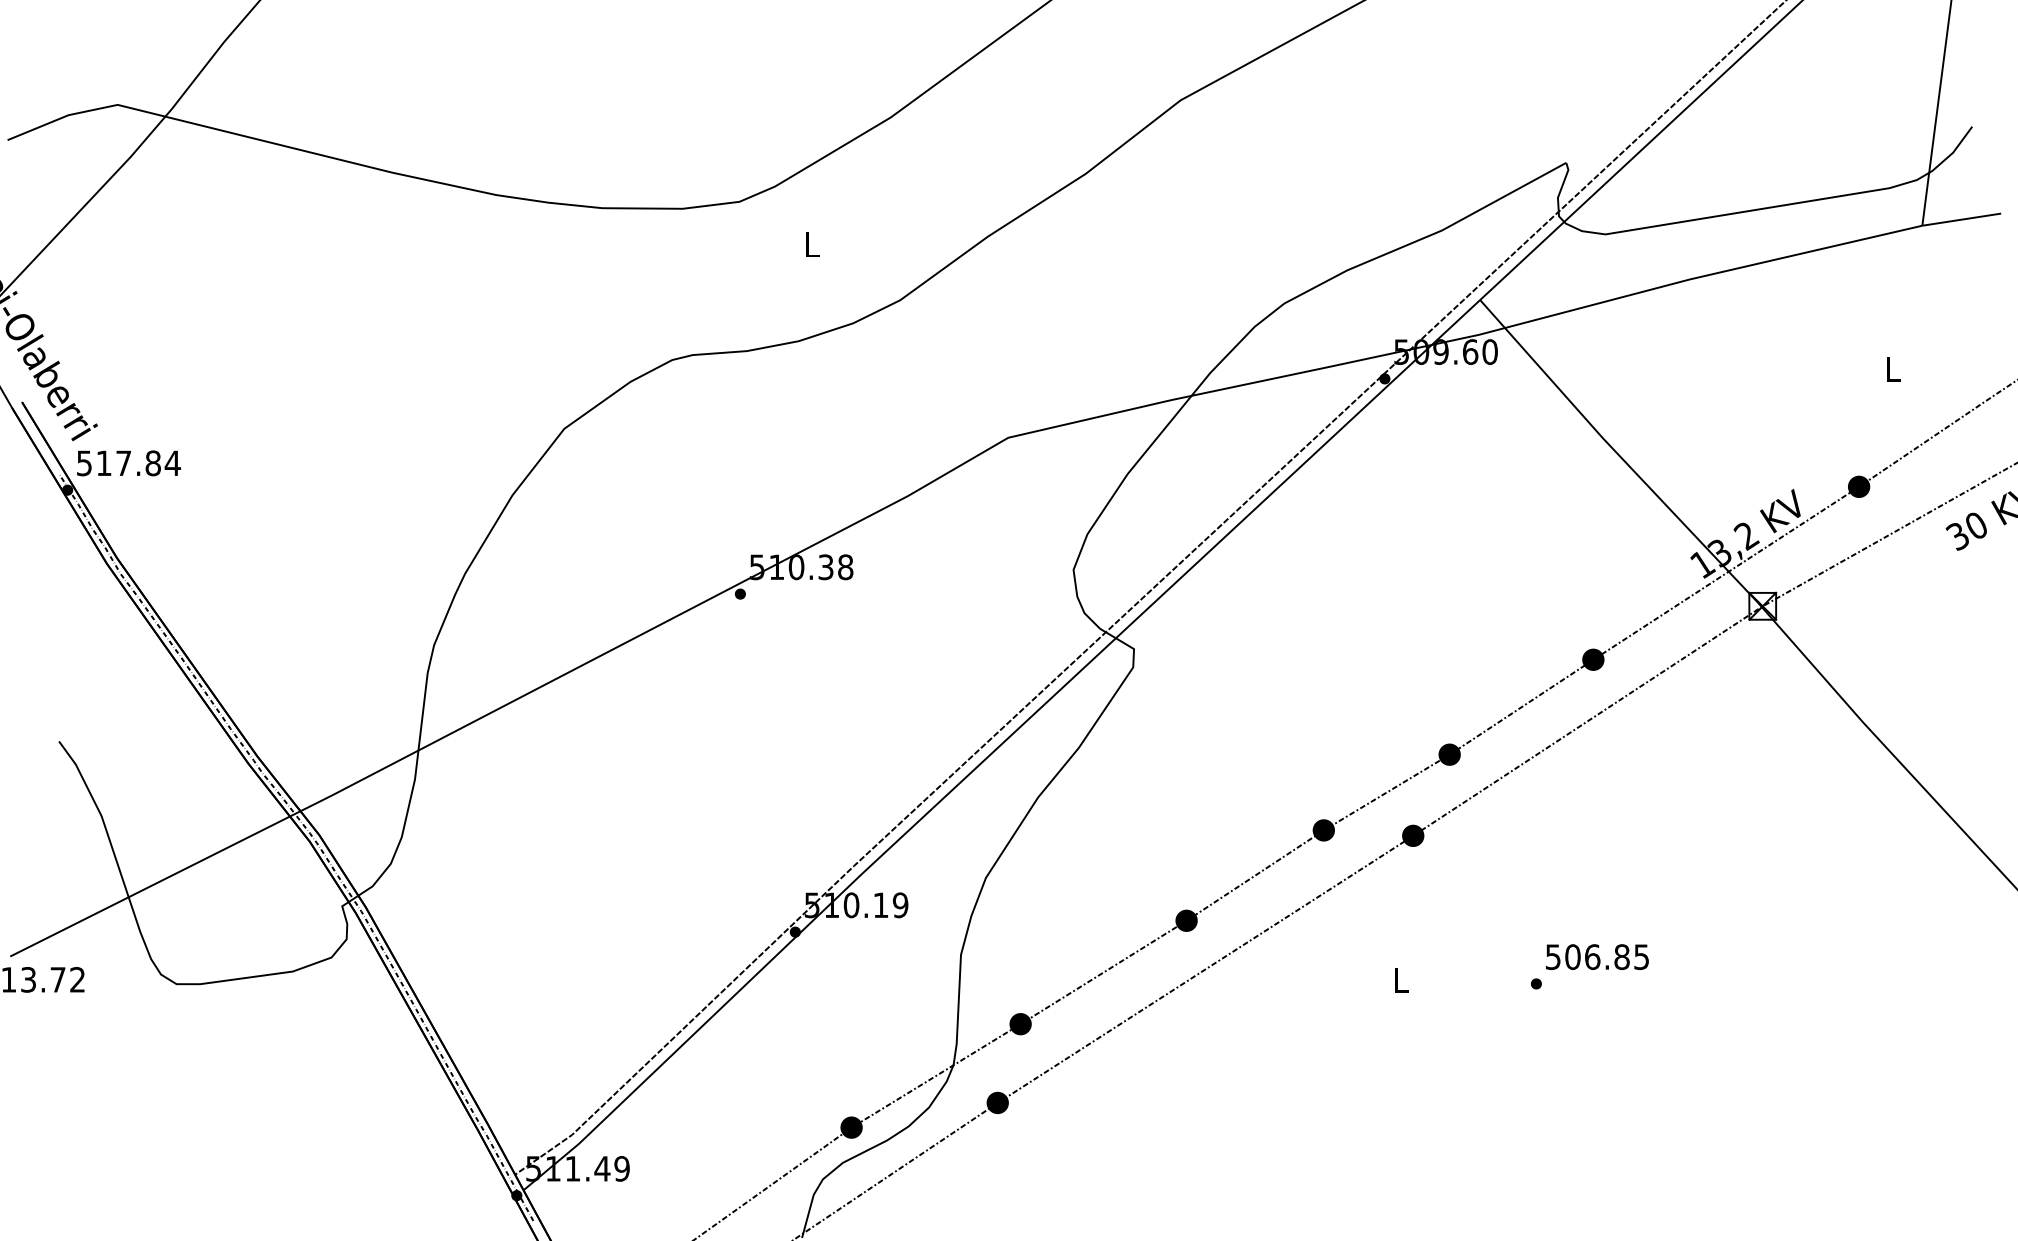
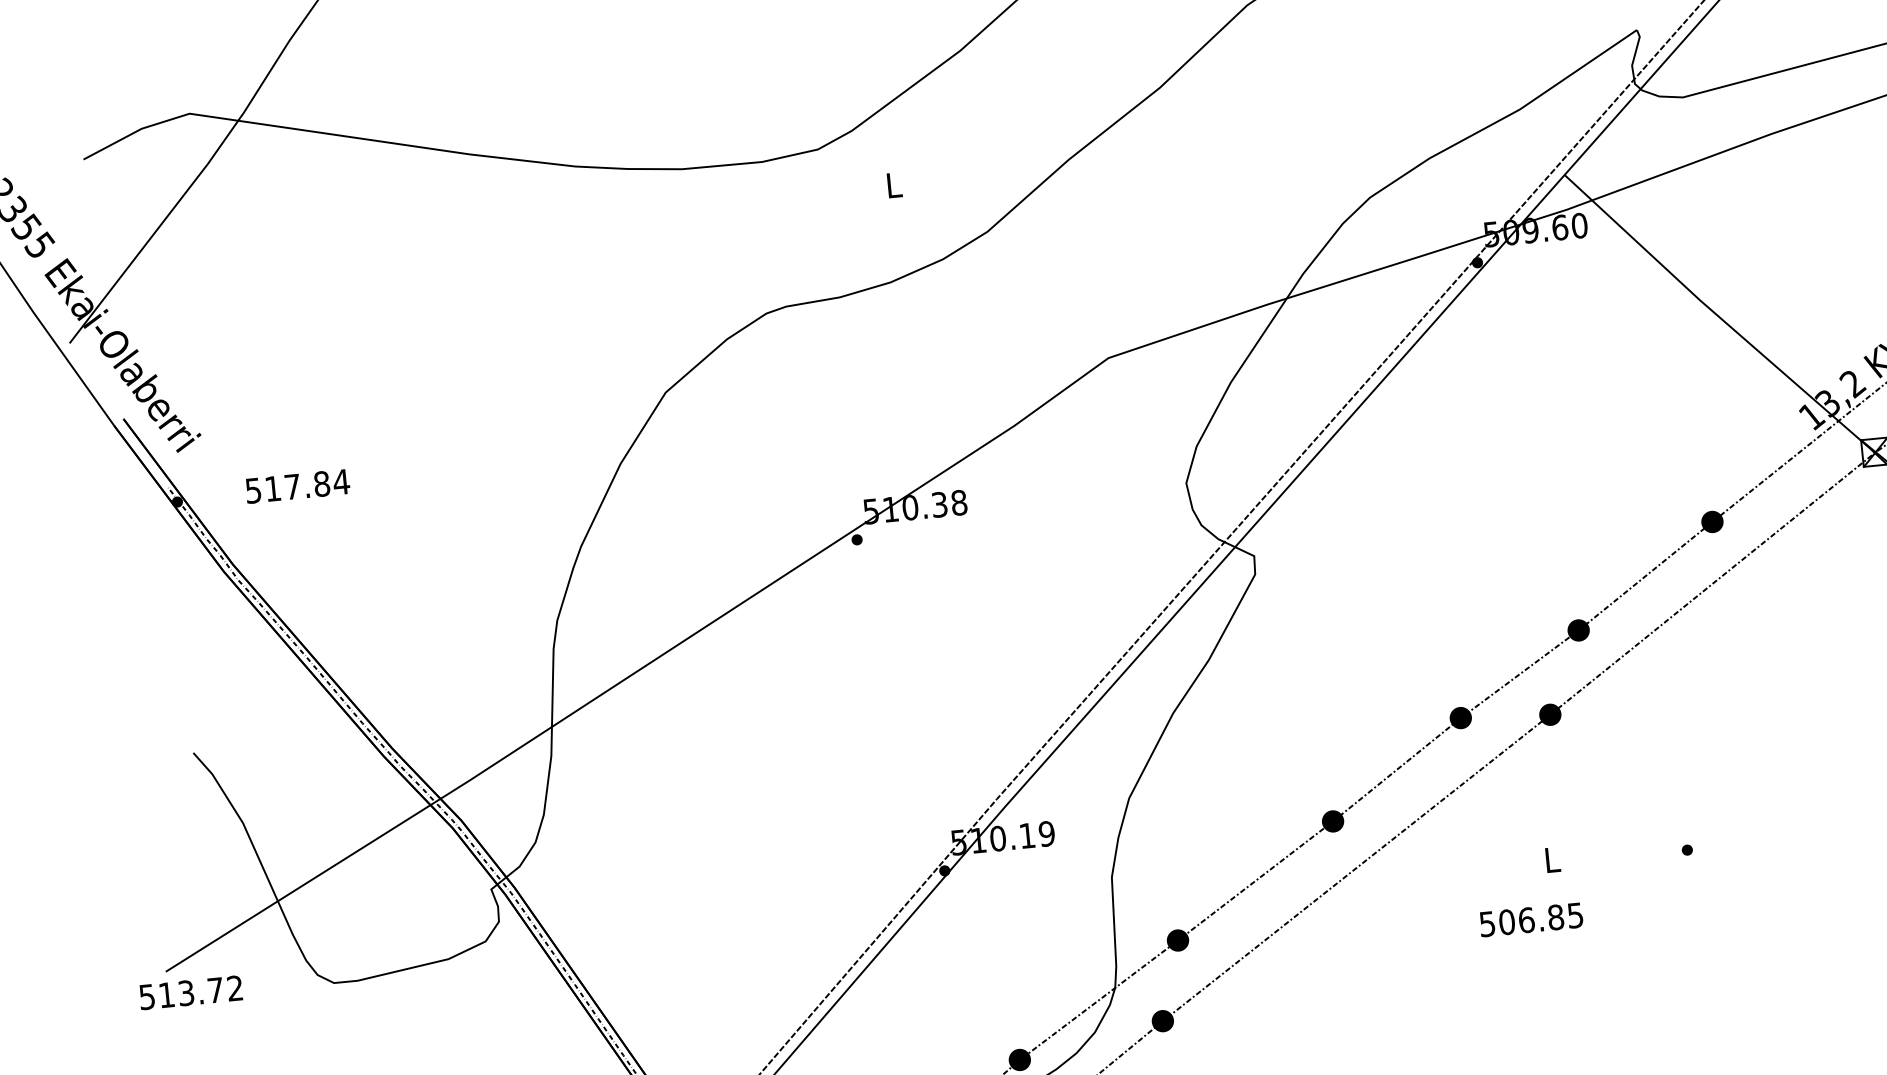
text: (128, 463) -> (297, 486), moved
text: (1597, 956) -> (1531, 919), moved

